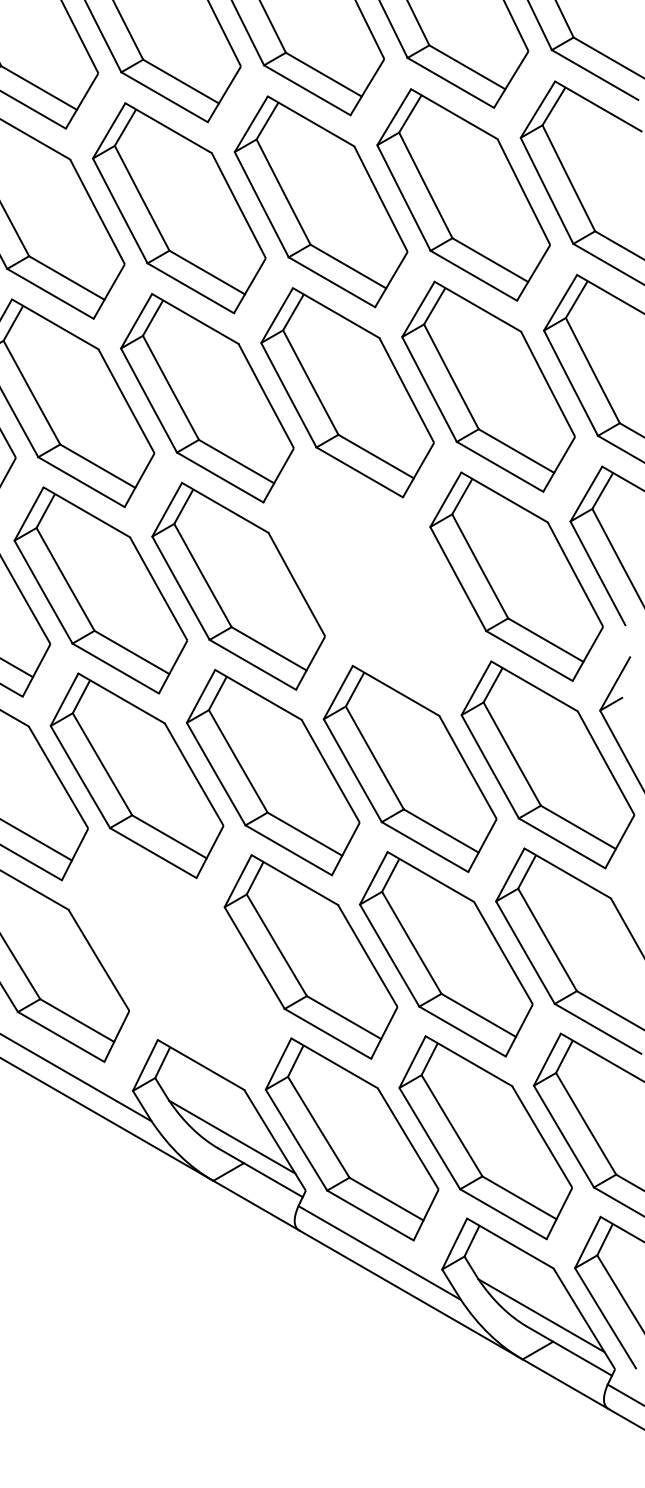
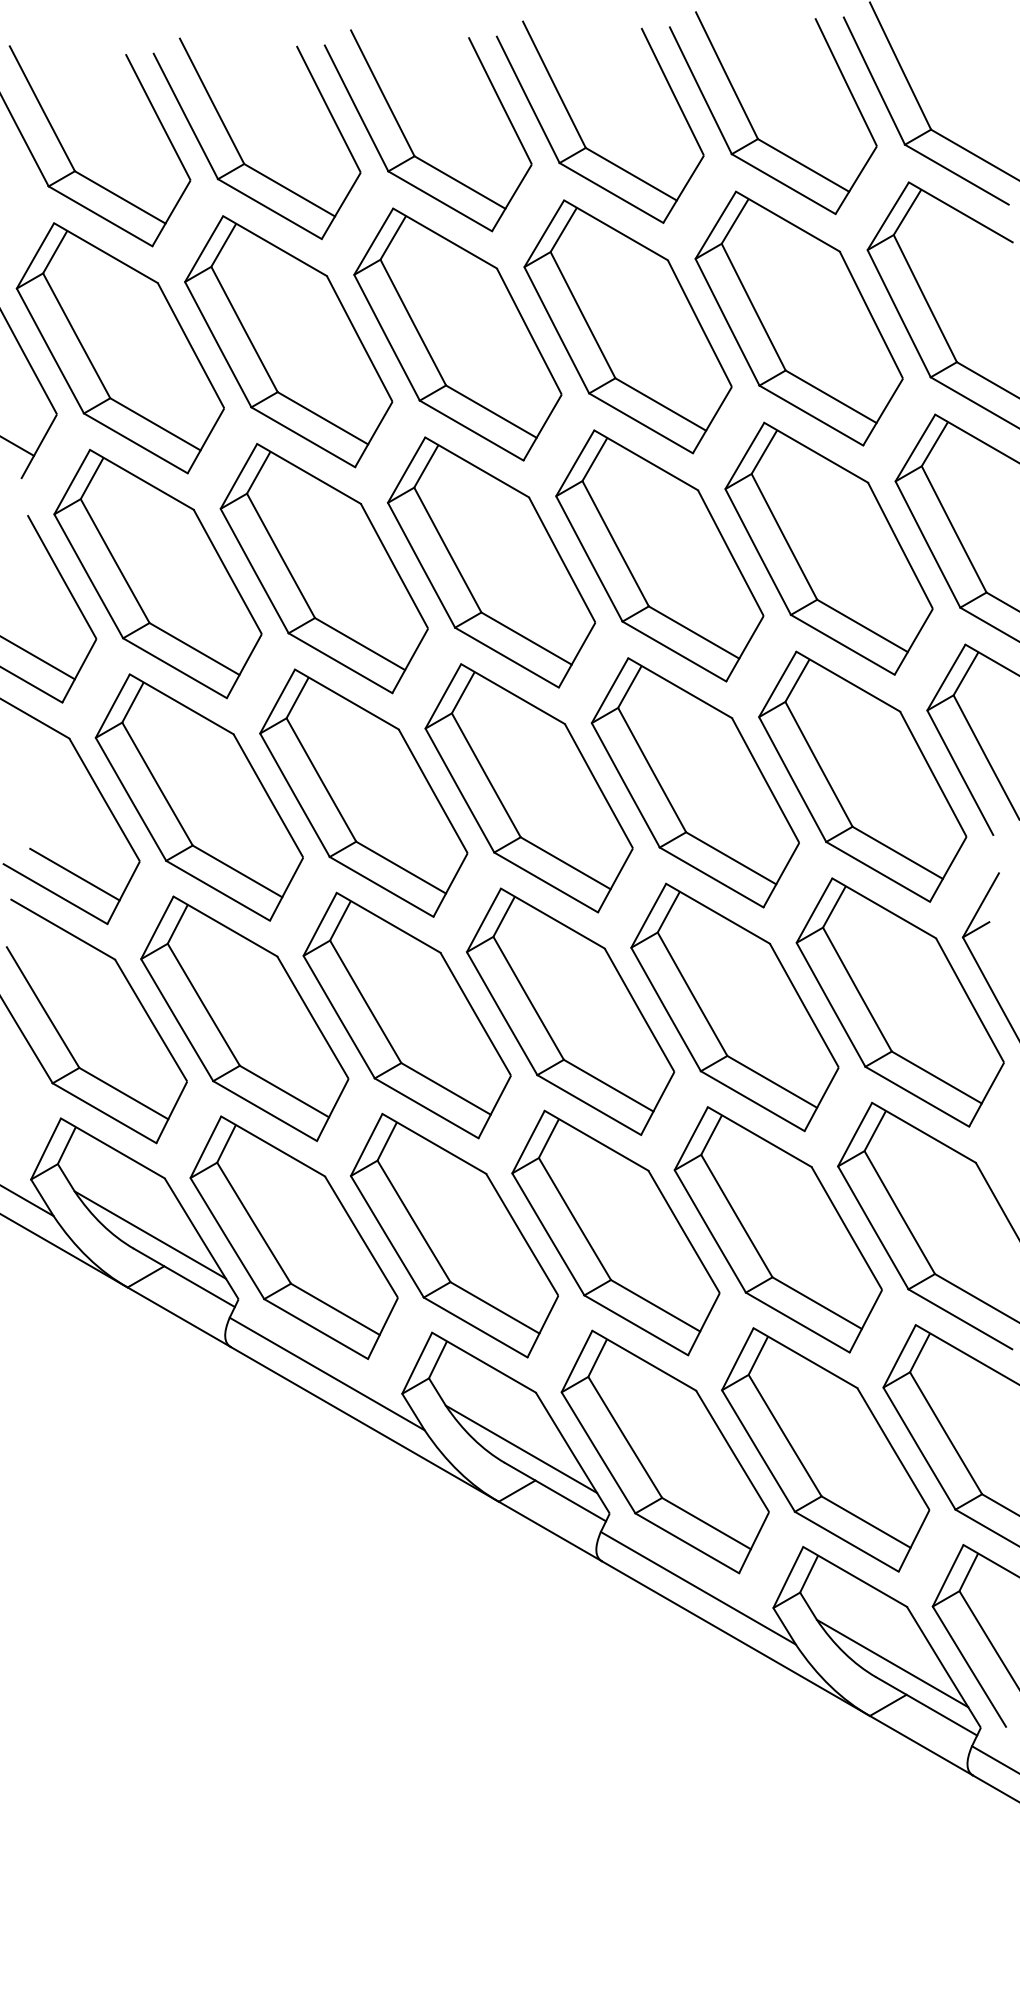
part: (376, 581) -> (694, 782), added
part: (175, 959) -> (453, 1235), added

